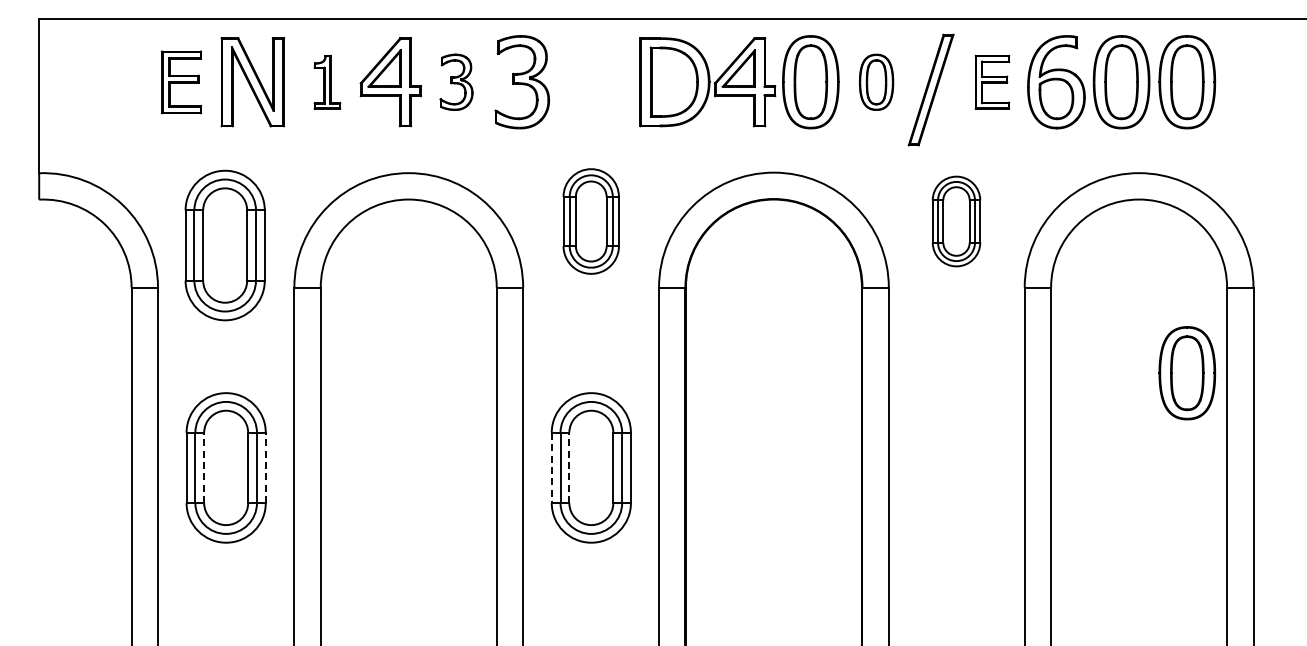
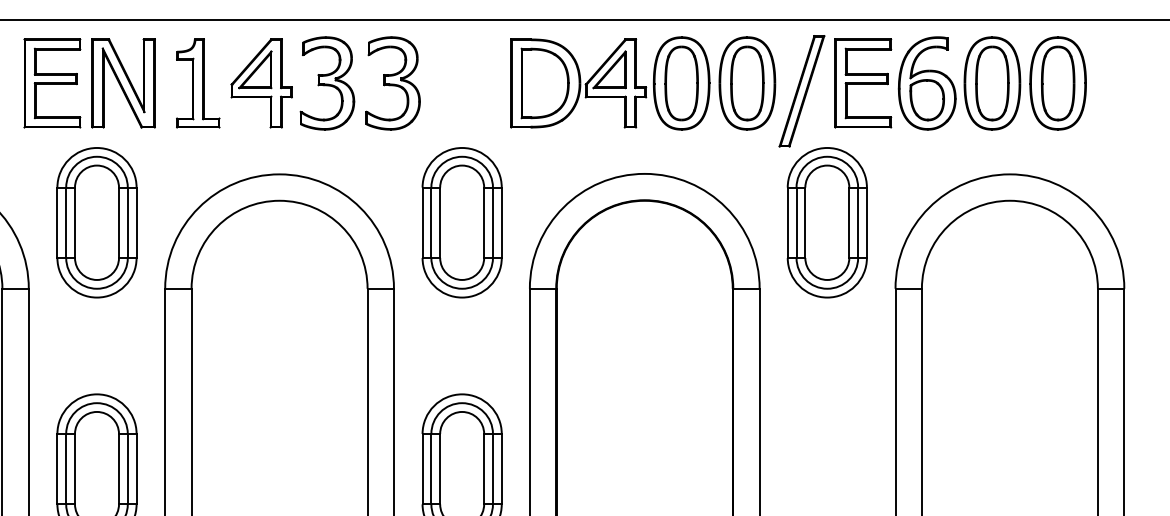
part: (181, 82) -> (52, 83), size x1.43
part: (327, 82) -> (198, 83), size x1.67
part: (456, 82) -> (327, 83), size x1.67
part: (876, 82) -> (747, 83), size x1.67
part: (992, 82) -> (863, 83), size x1.67
part: (590, 221) -> (461, 222), size x1.43
part: (956, 221) -> (827, 222), size x1.67
part: (224, 245) -> (96, 222), moved
part: (1187, 373) -> (1058, 374), removed
line: (204, 467) -> (75, 468), dashed -> solid
line: (265, 467) -> (136, 468), dashed -> solid
line: (569, 467) -> (440, 468), dashed -> solid
line: (551, 468) -> (422, 469), dashed -> solid

